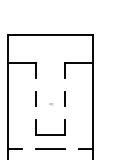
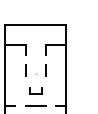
part: (50, 127) -> (35, 90), size x0.6

